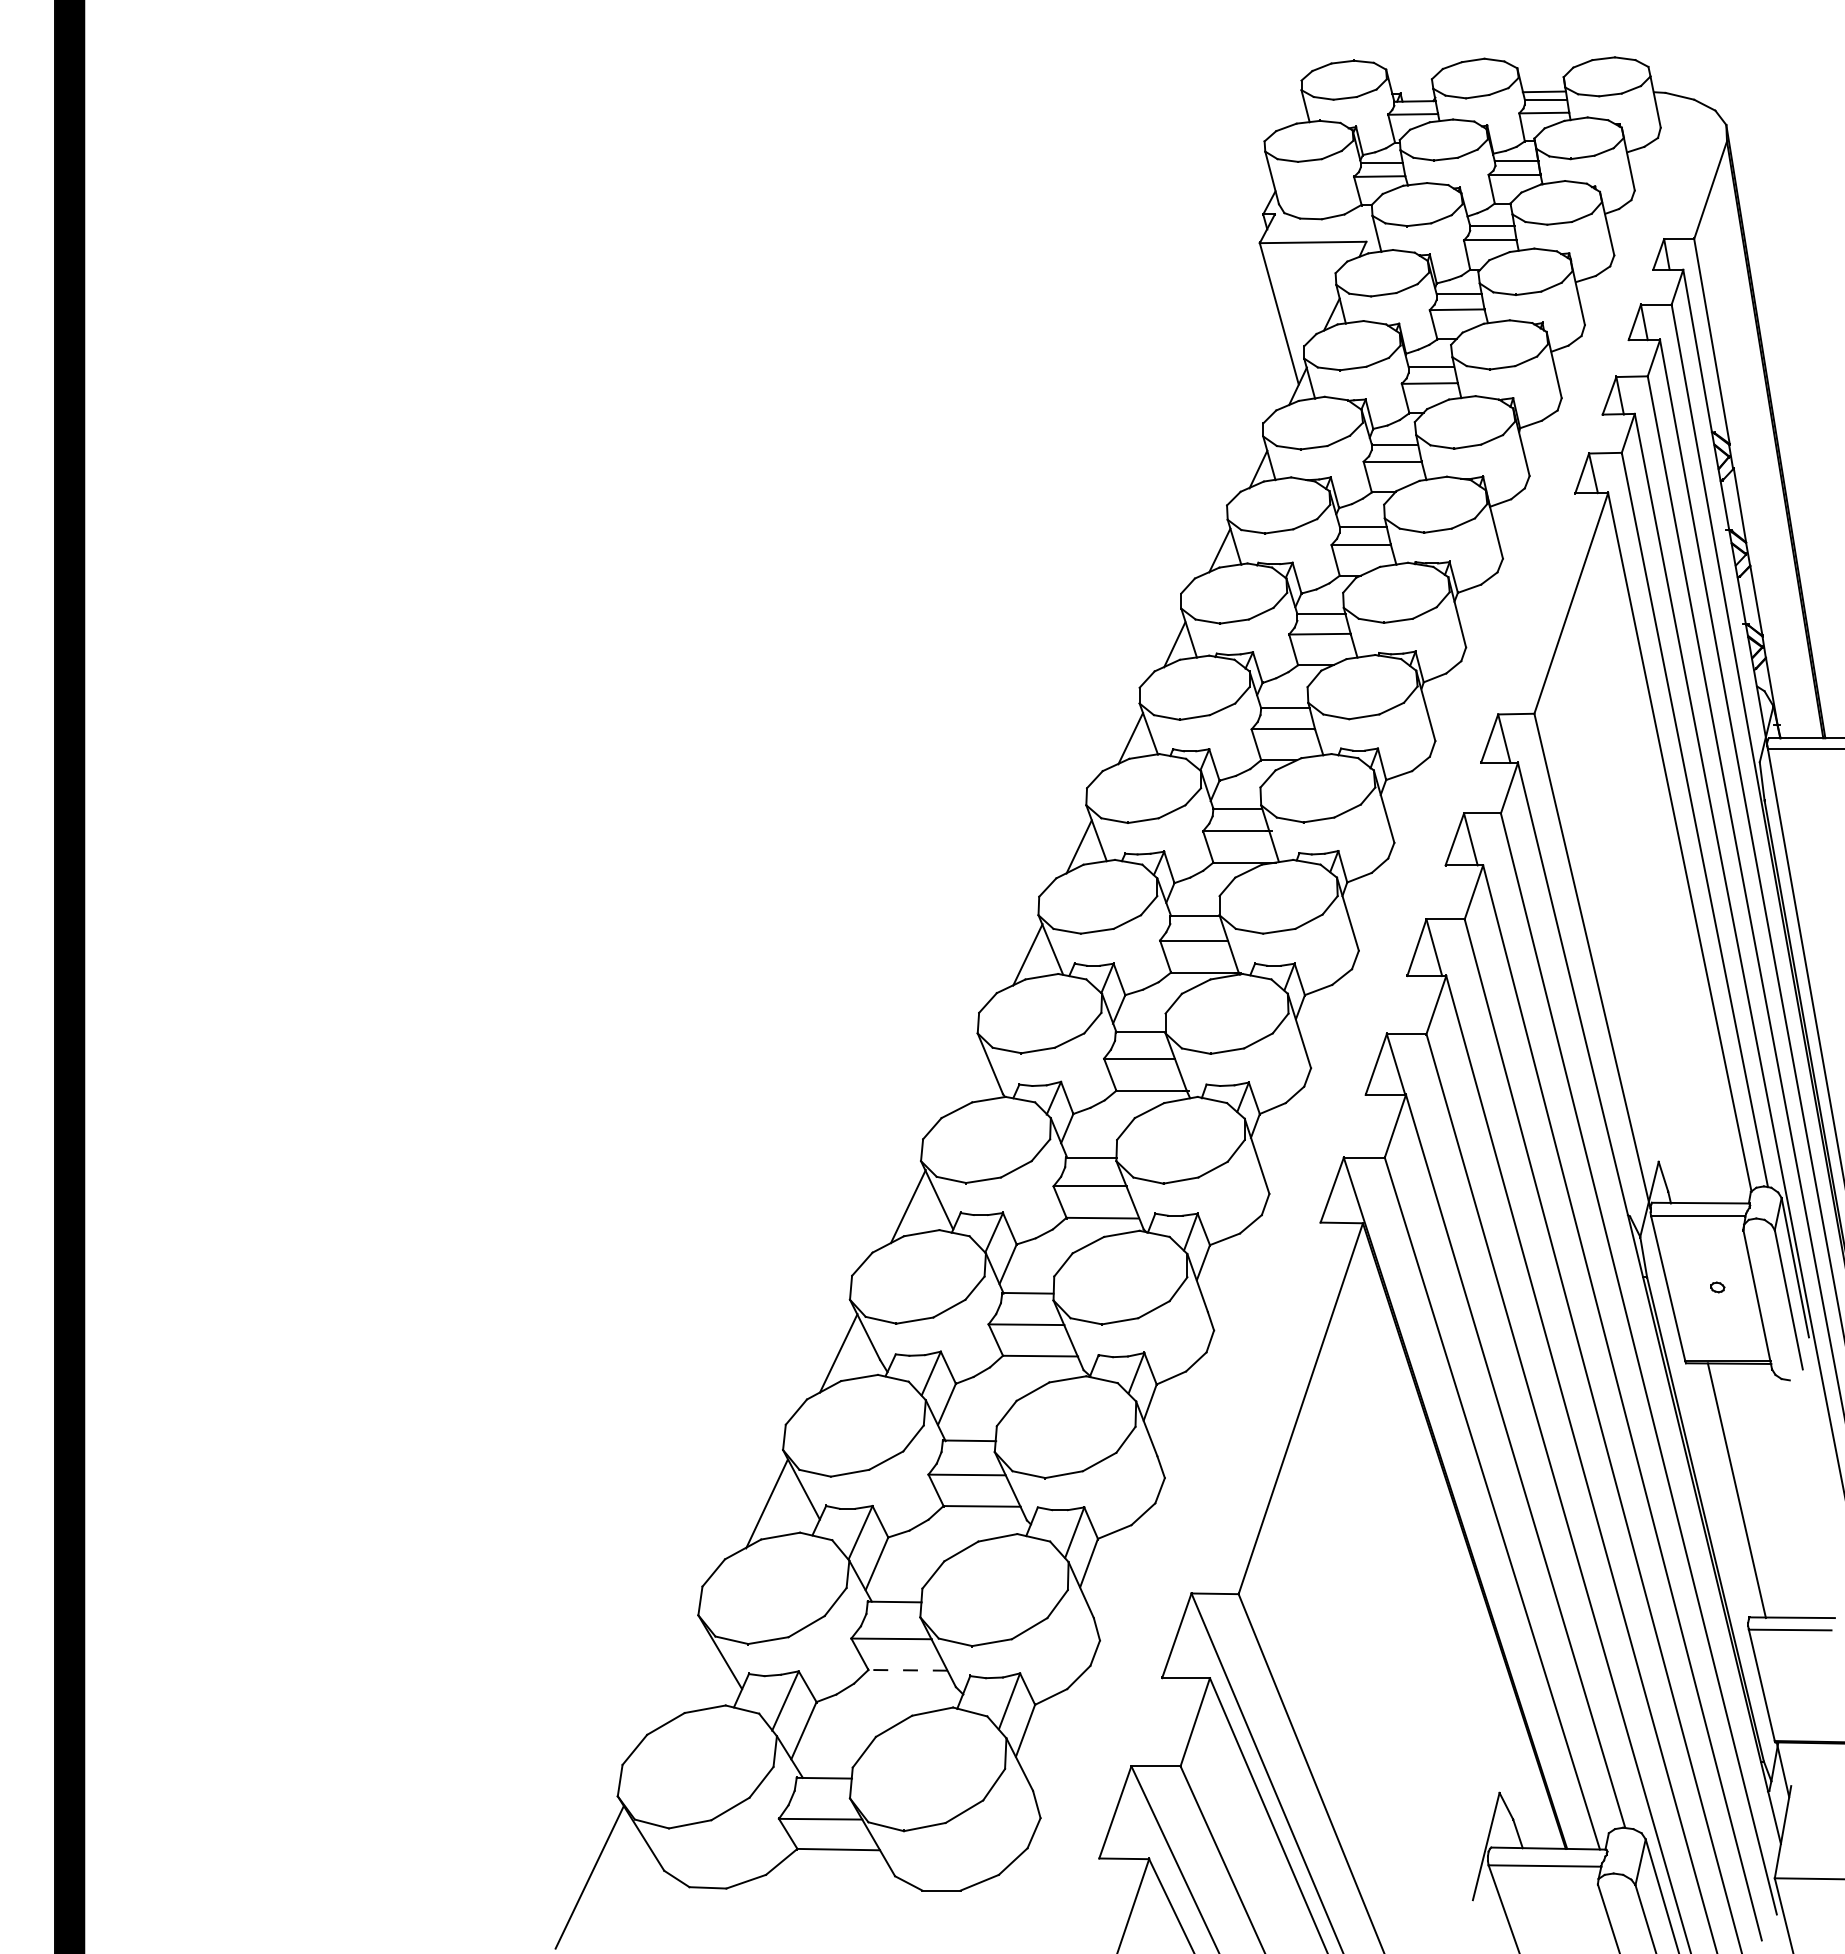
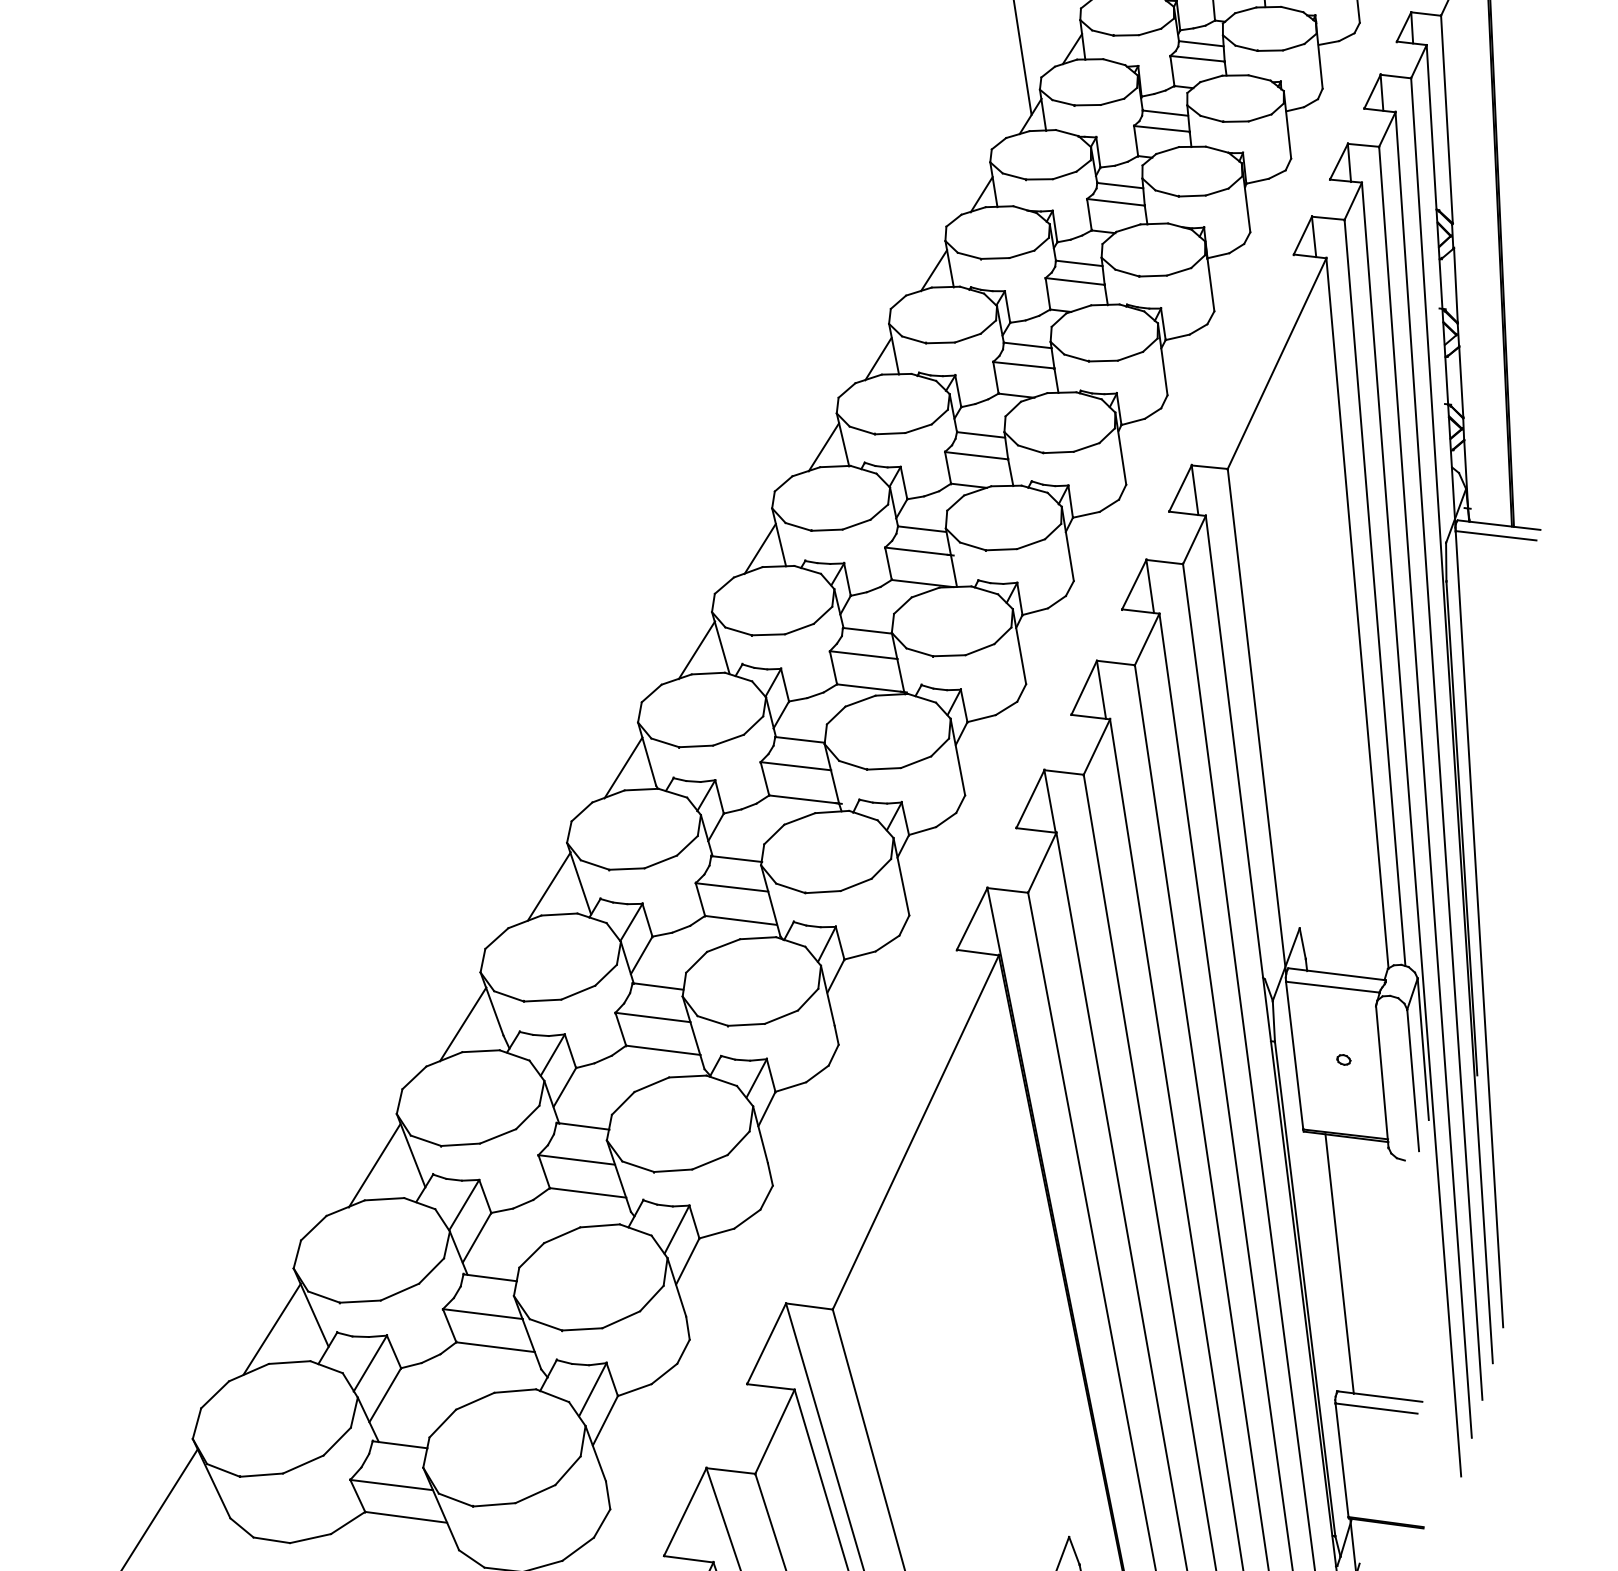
line: (968, 1079) -> (623, 767), added
line: (908, 1670) -> (496, 1347), dashed -> solid
line: (683, 1677) -> (271, 1328), added

